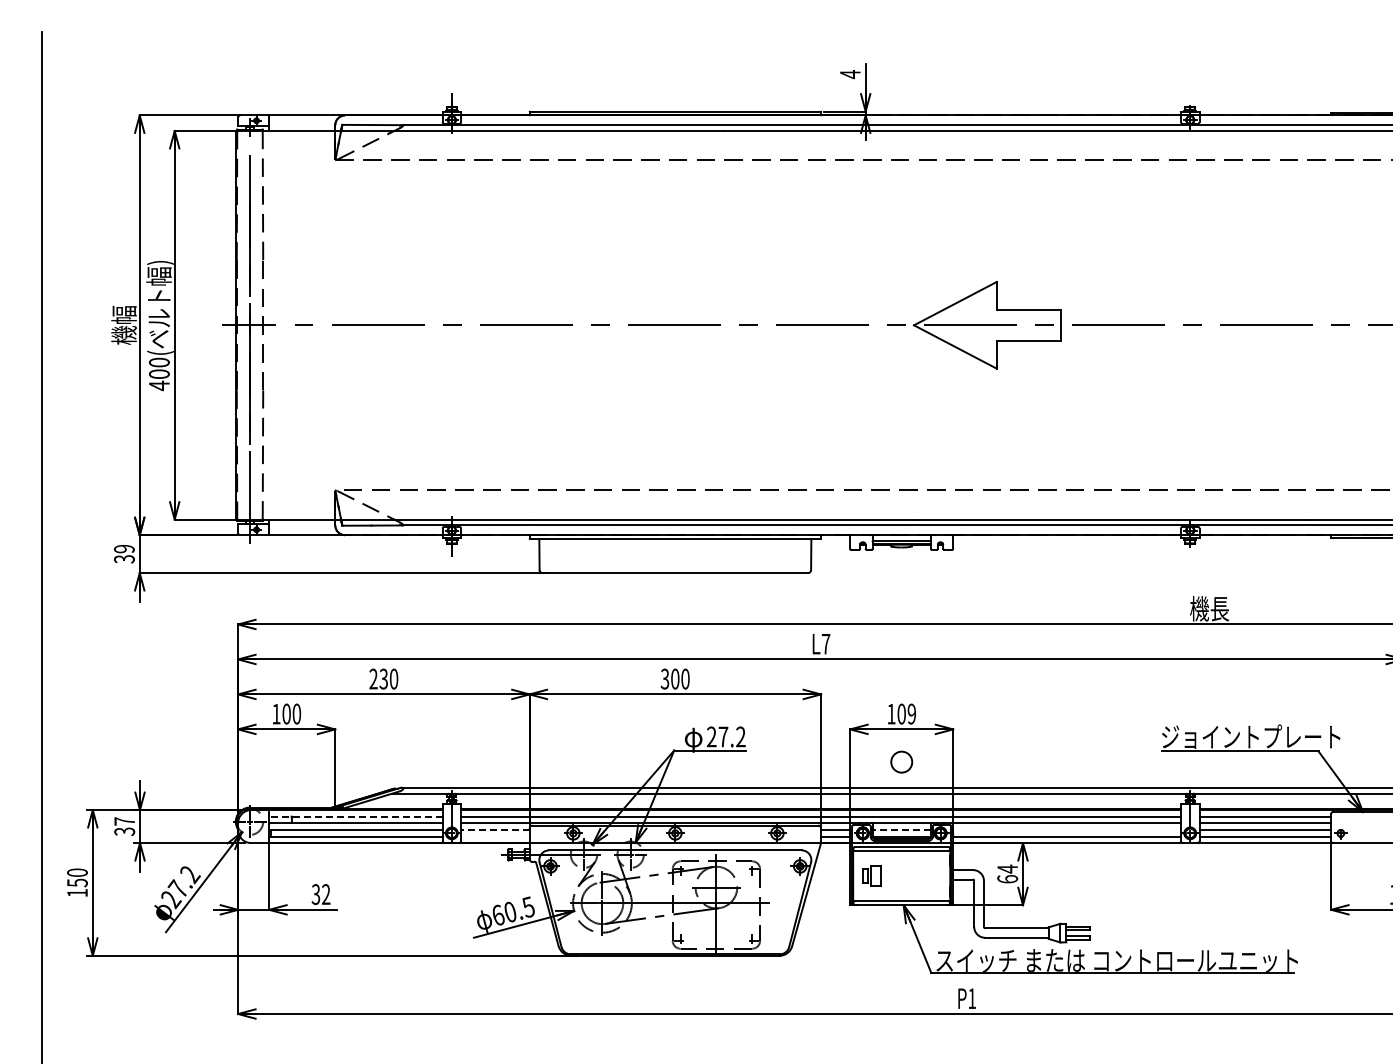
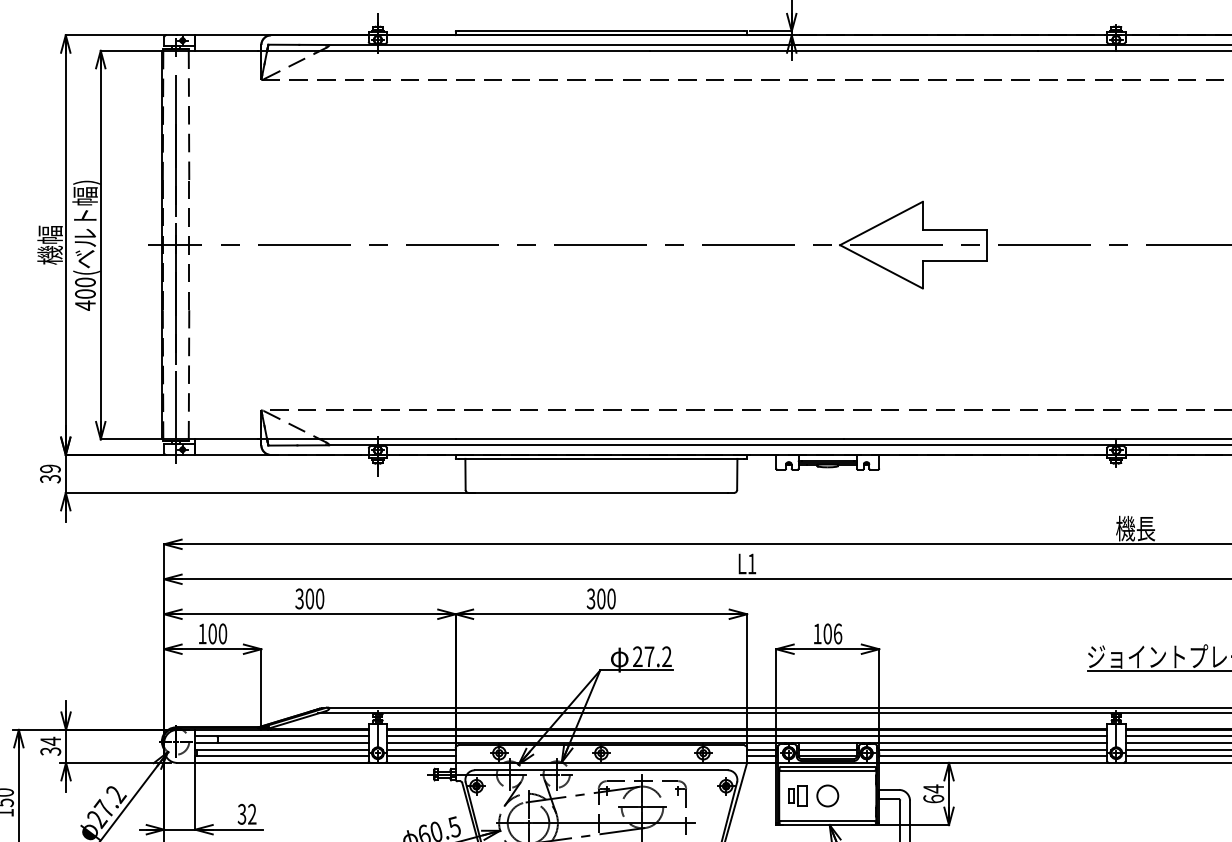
text: (825, 644) -> (751, 564), L7 -> L1
text: (378, 678) -> (304, 598), 230 -> 300
text: (911, 713) -> (837, 633), 109 -> 106
circle: (901, 761) -> (827, 795), moved
line: (355, 816) -> (281, 736), dashed -> solid
text: (124, 821) -> (50, 741), 37 -> 34
line: (494, 830) -> (420, 750), dashed -> solid
line: (901, 830) -> (827, 750), dashed -> solid
line: (1067, 830) -> (993, 750), added
line: (495, 836) -> (421, 756), added

